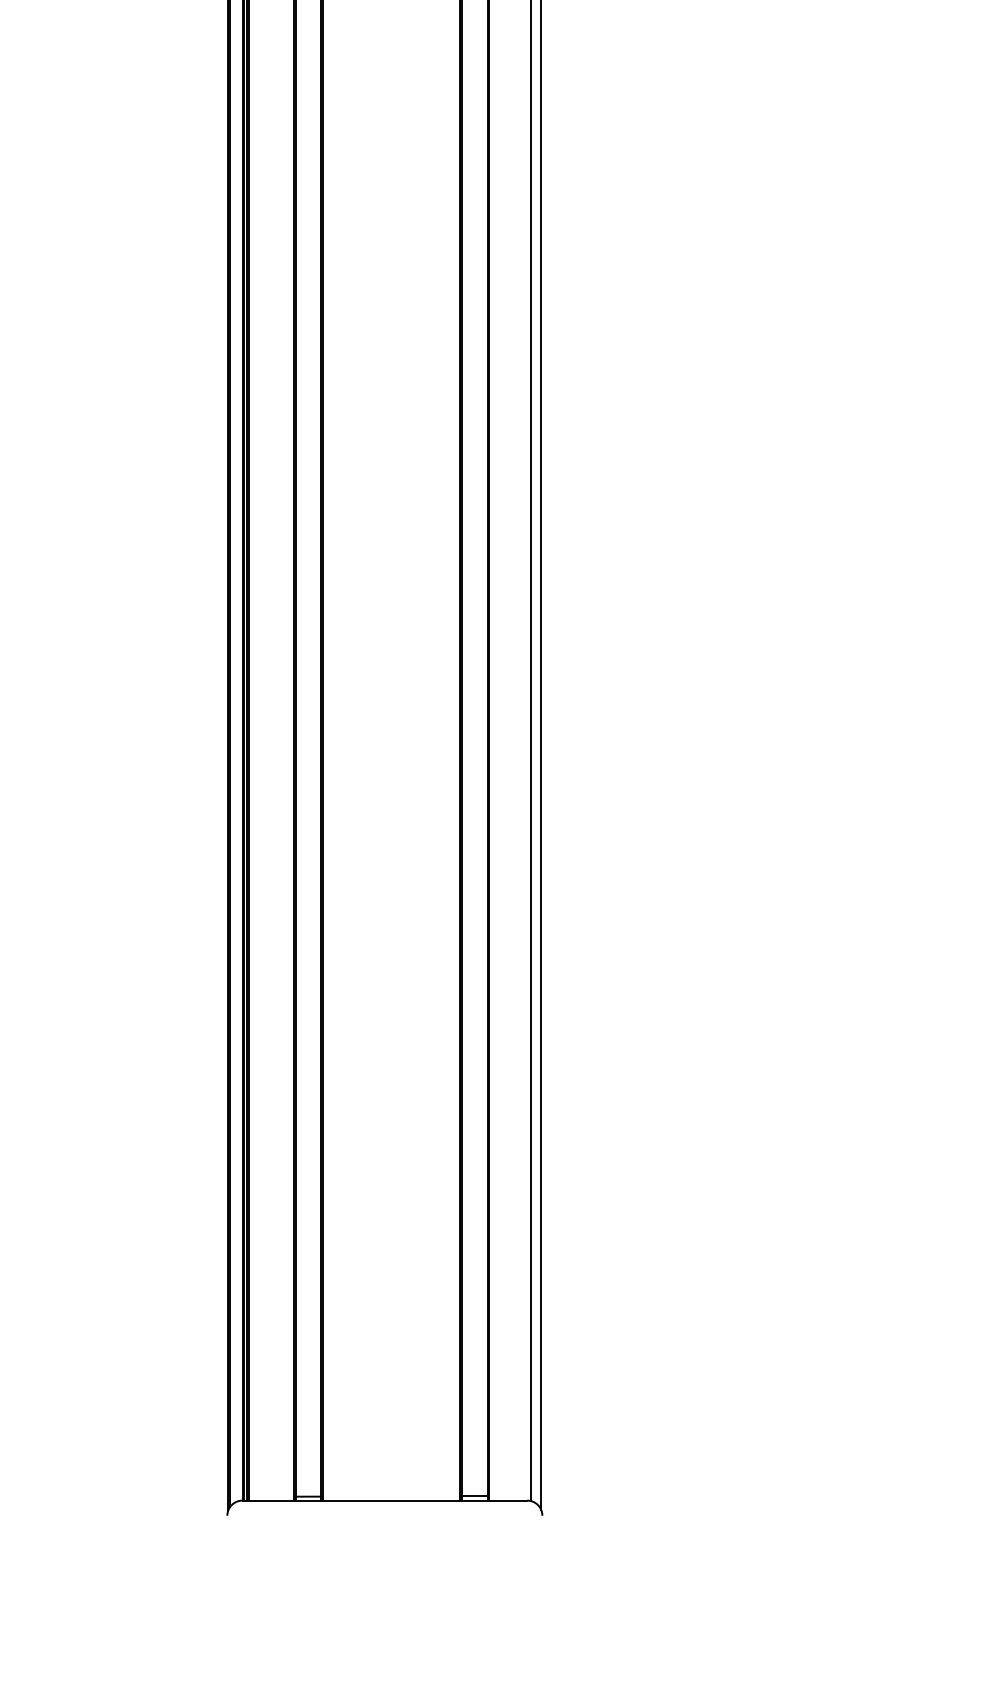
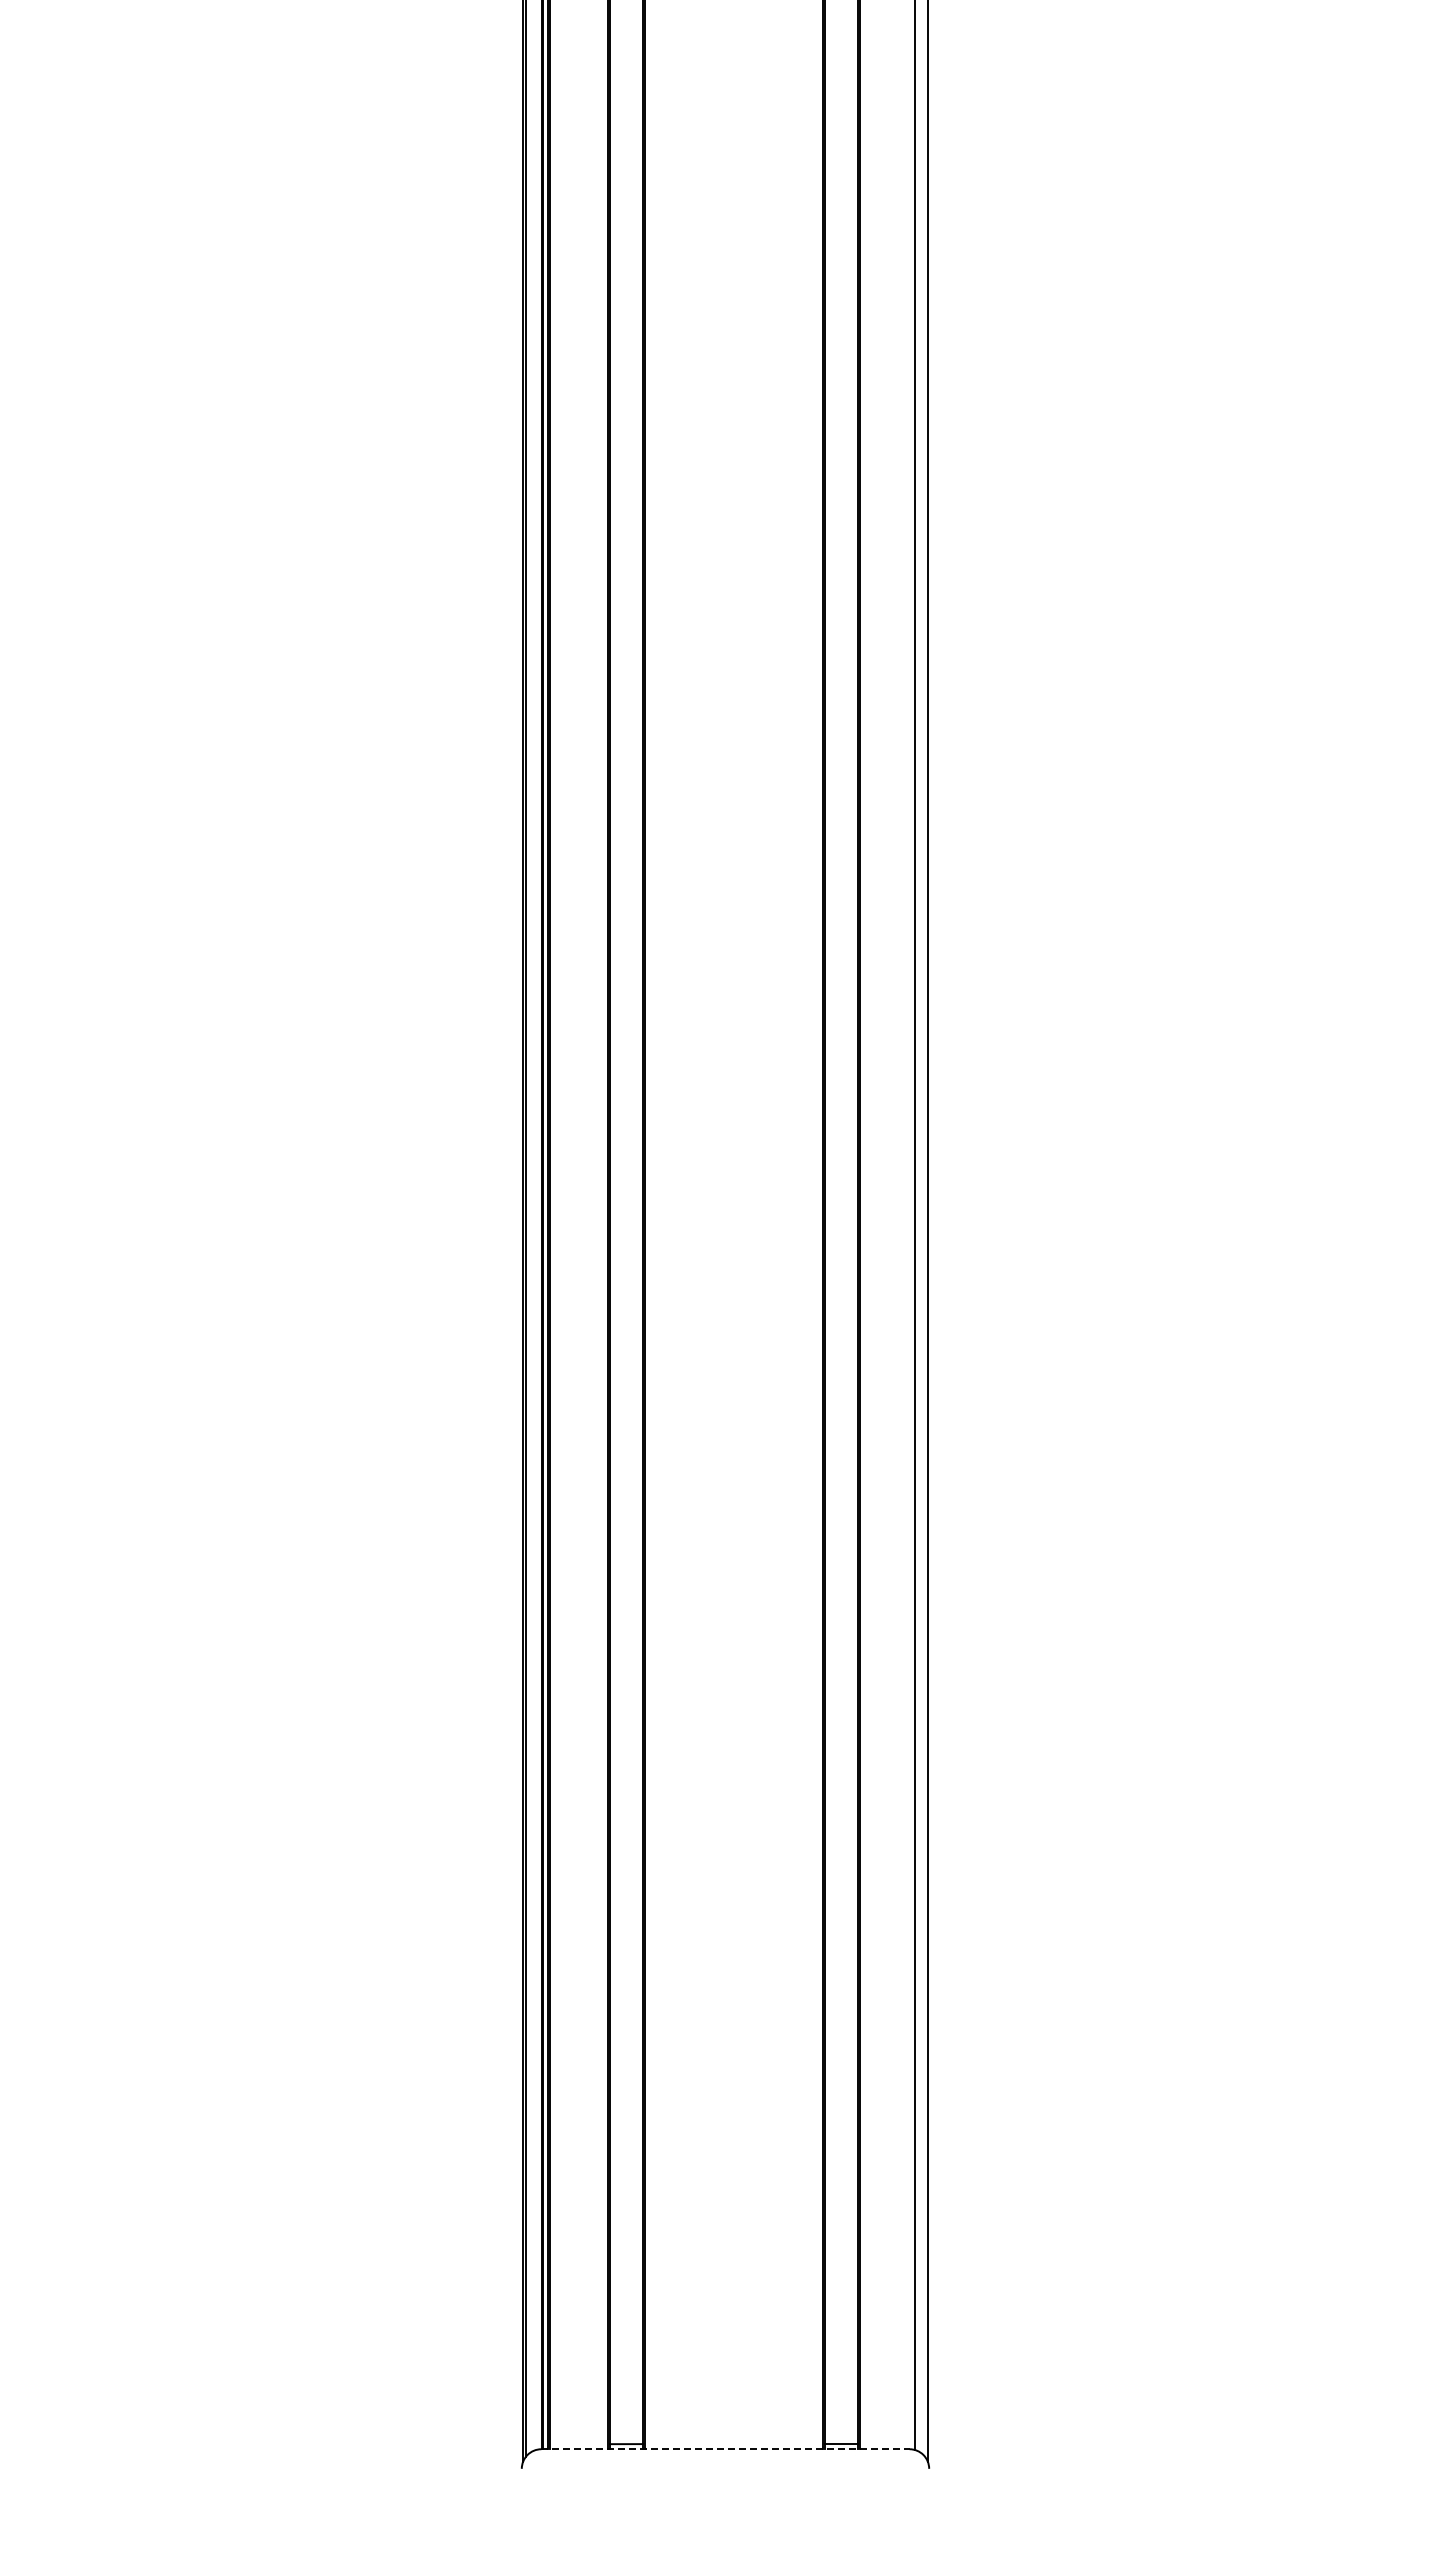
line: (384, 1500) -> (725, 2449), solid -> dashed

